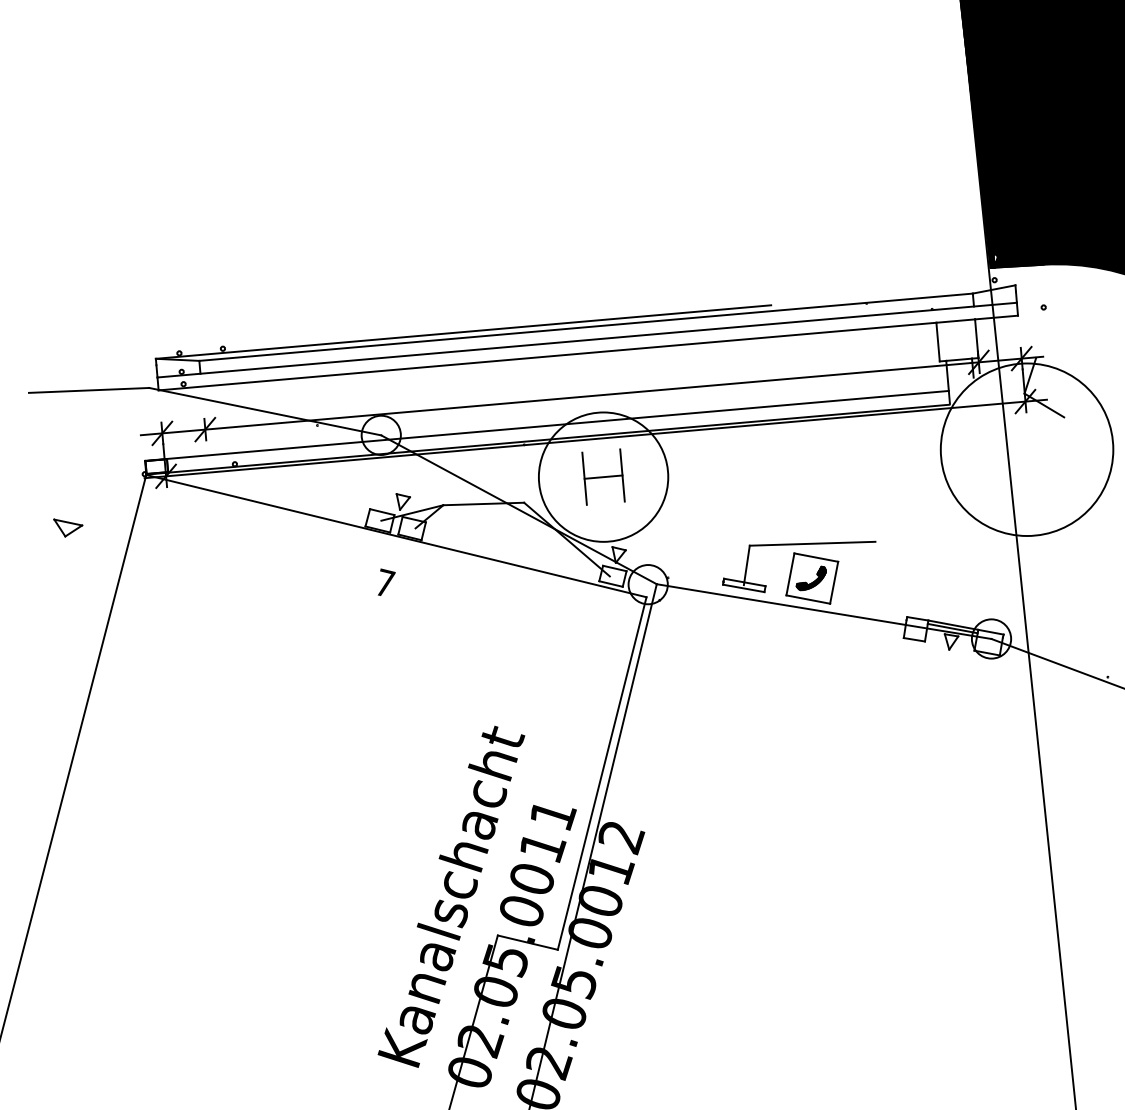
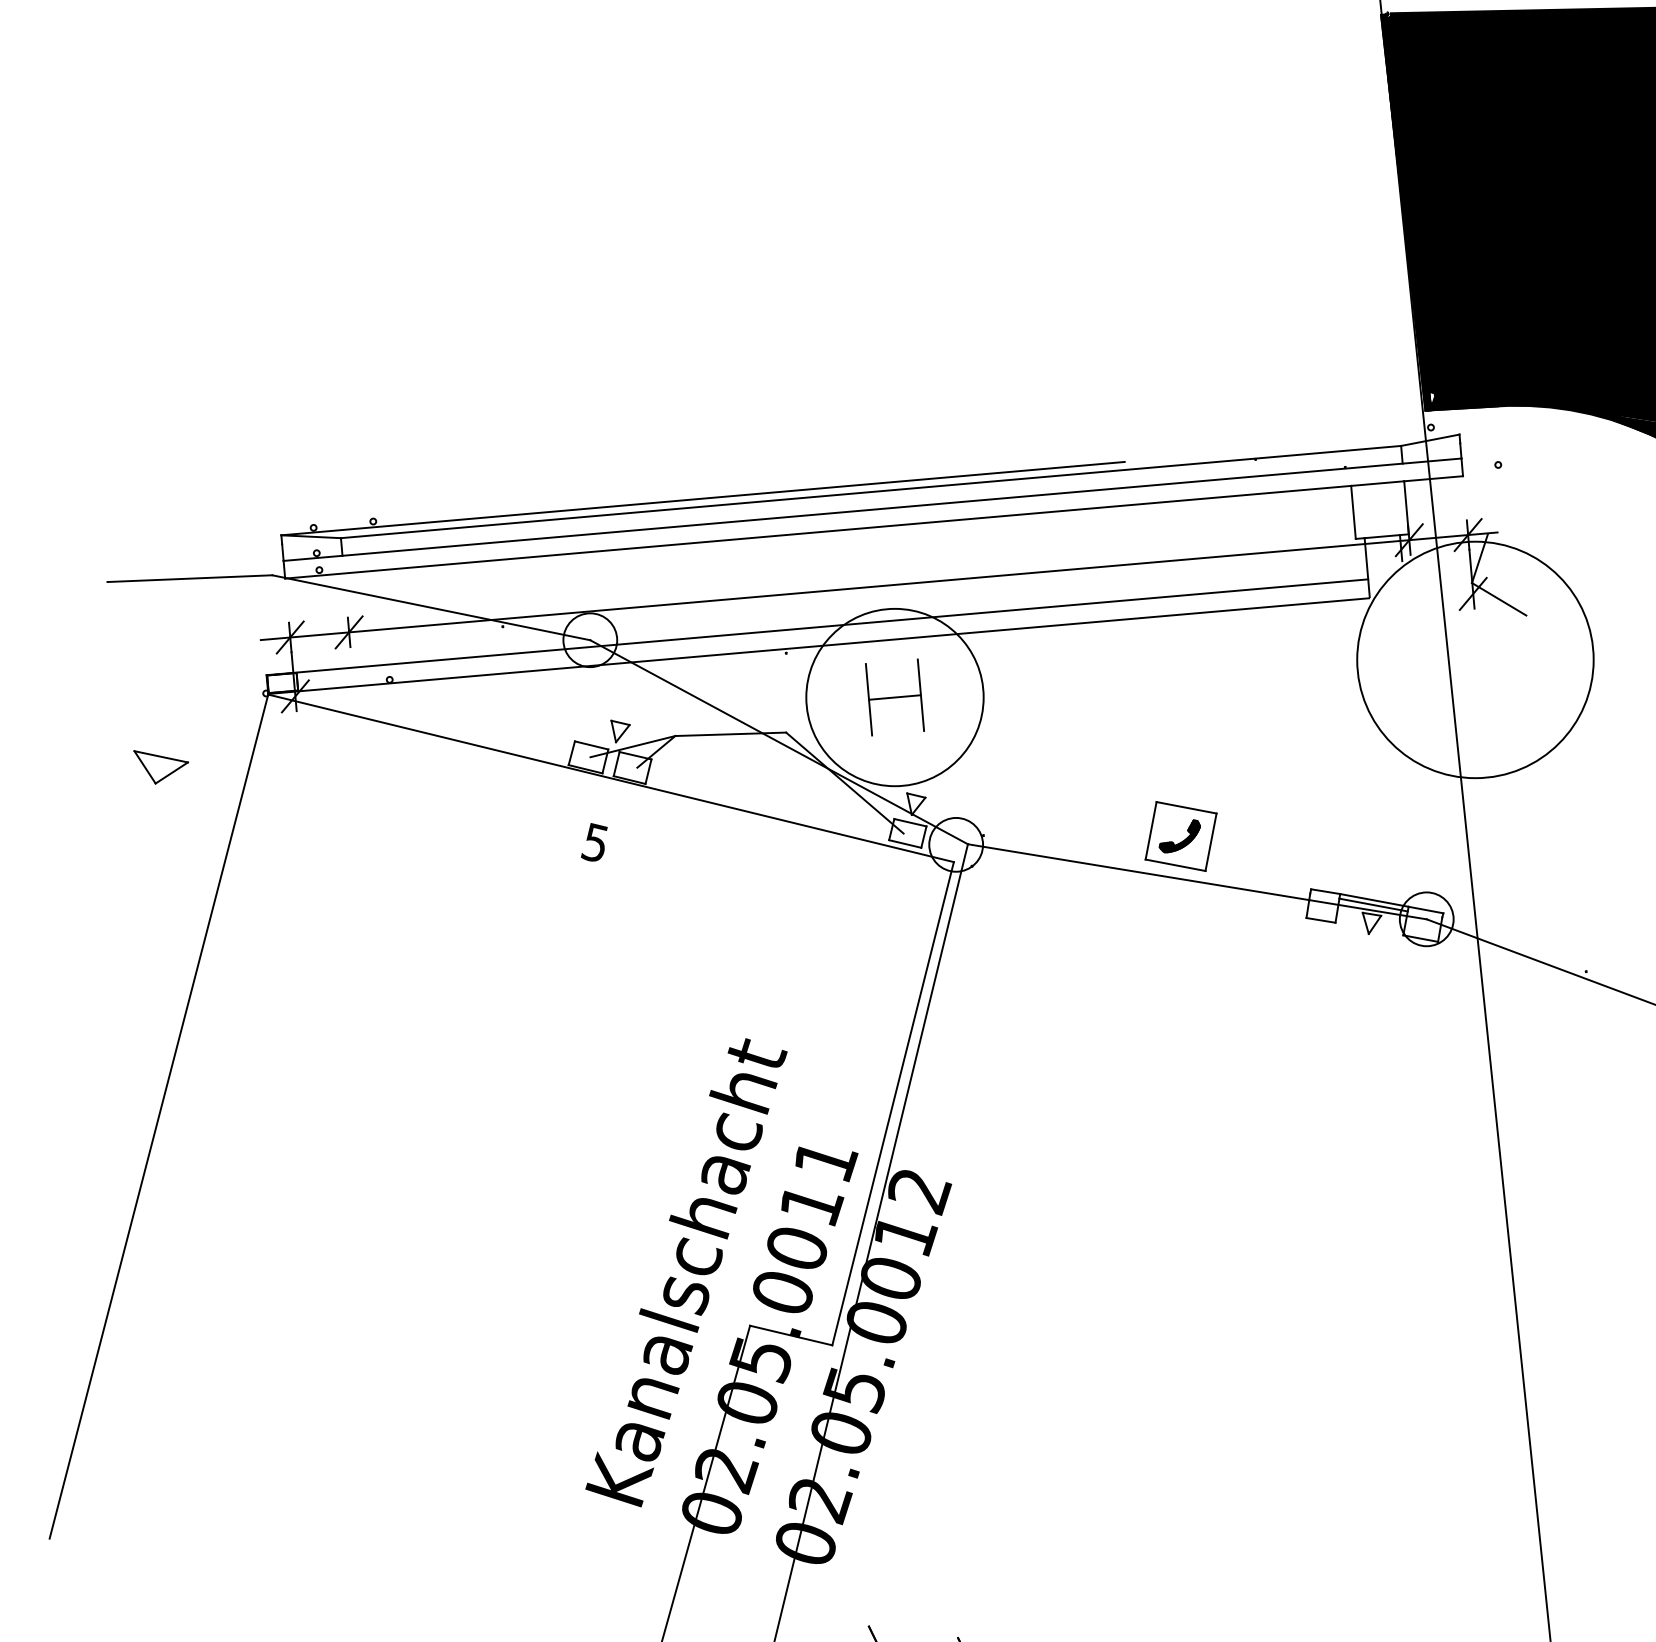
line: (595, 438) -> (883, 644), removed
part: (68, 527) -> (161, 766), size x1.4
part: (798, 544) -> (1162, 790), removed
text: (385, 582) -> (595, 841), 7 -> 5

